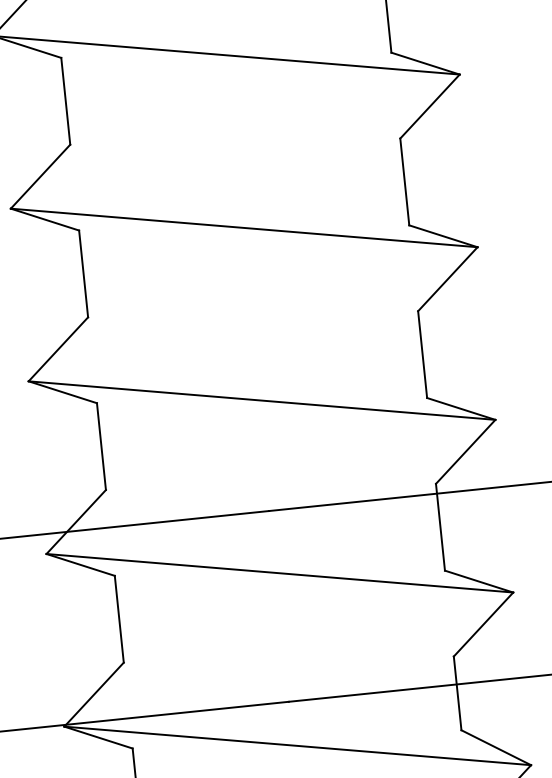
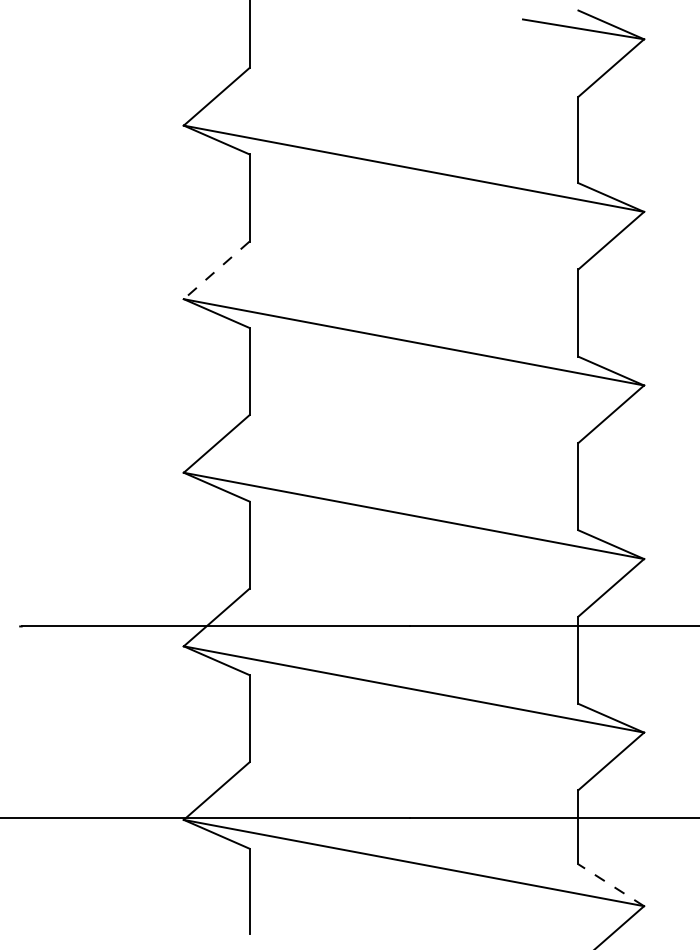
line: (40, 176) -> (216, 270), solid -> dashed
line: (496, 747) -> (611, 885), solid -> dashed

